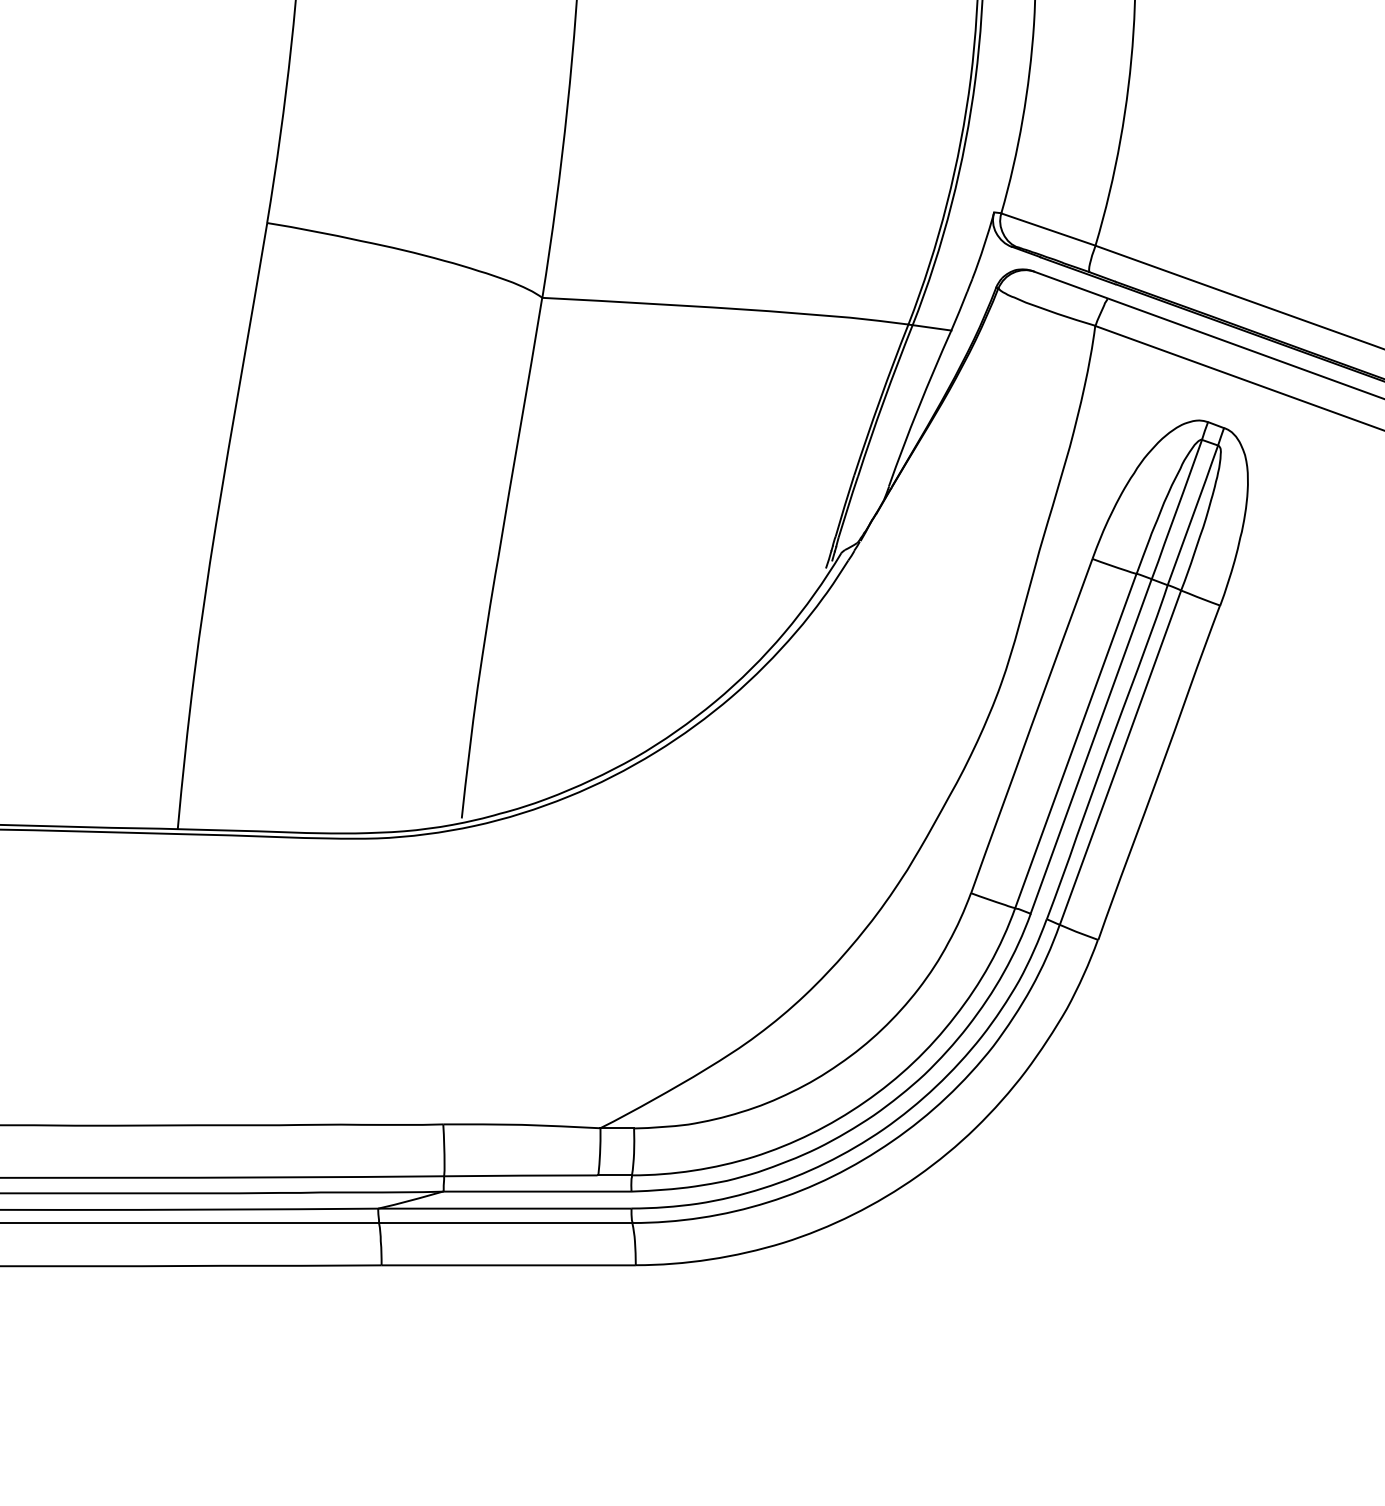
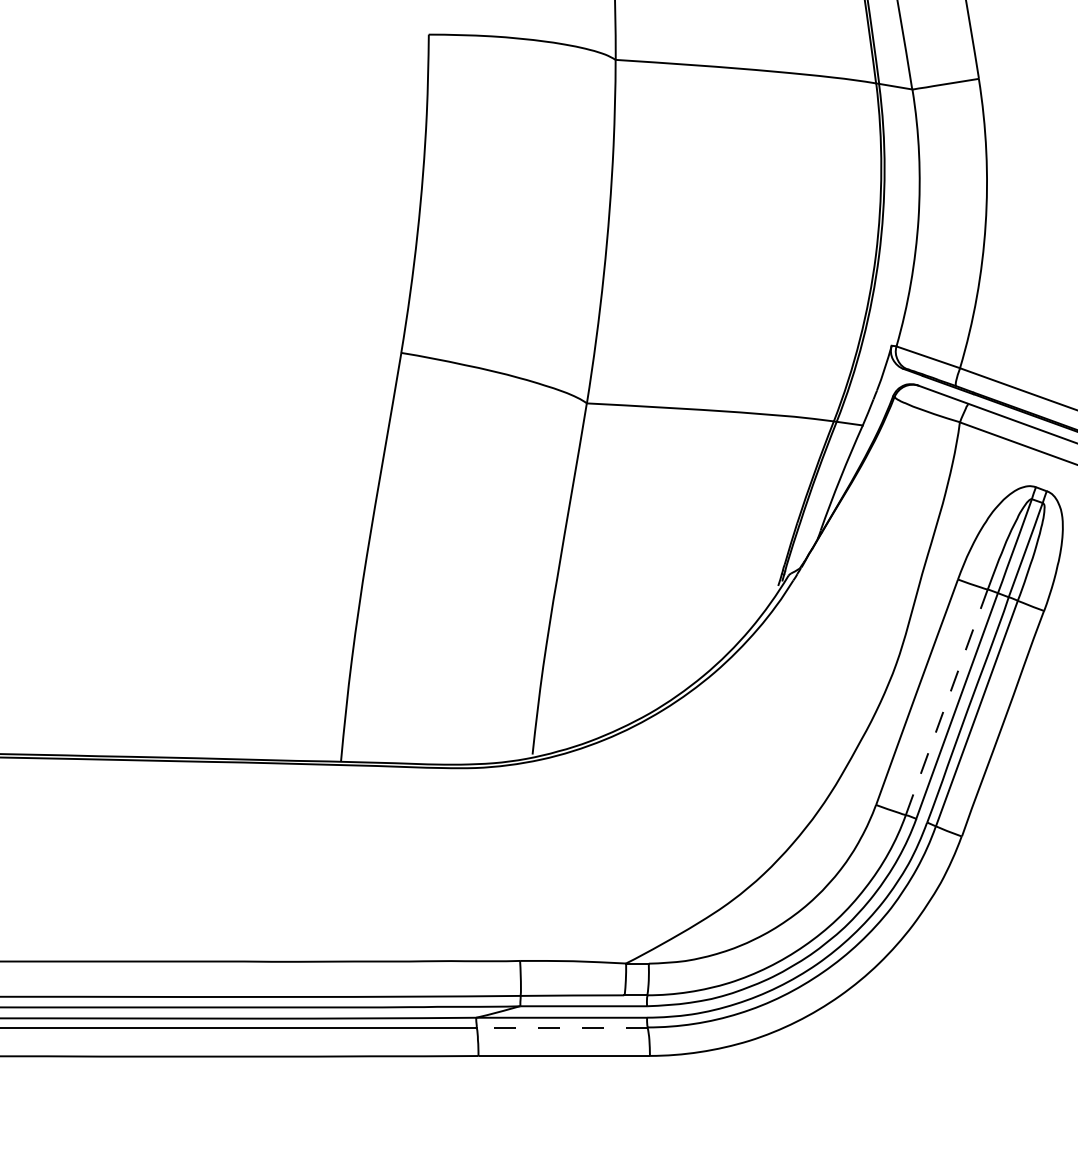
line: (1075, 741) -> (946, 702), solid -> dashed
line: (506, 1223) -> (562, 1027), solid -> dashed

